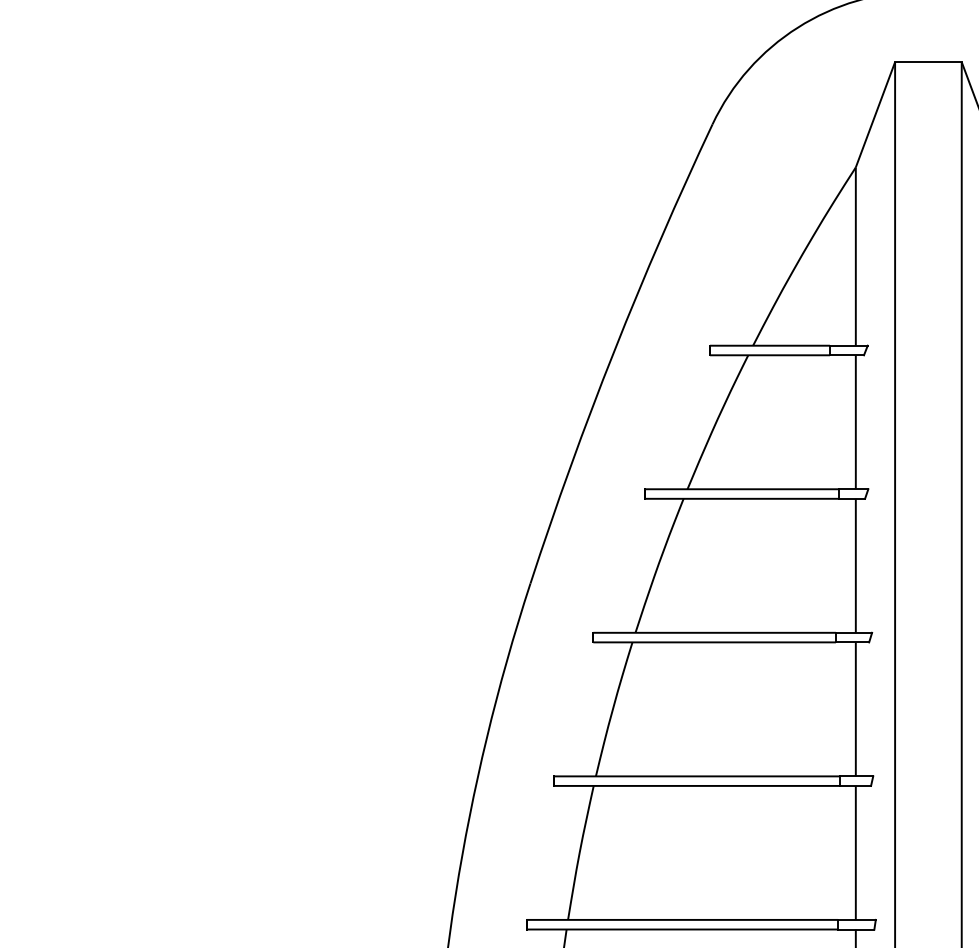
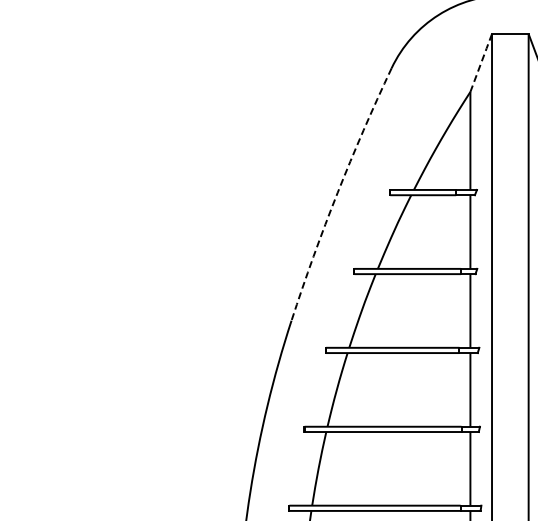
line: (875, 115) -> (481, 63), solid -> dashed
arc: (614, 350) -> (337, 192), solid -> dashed

